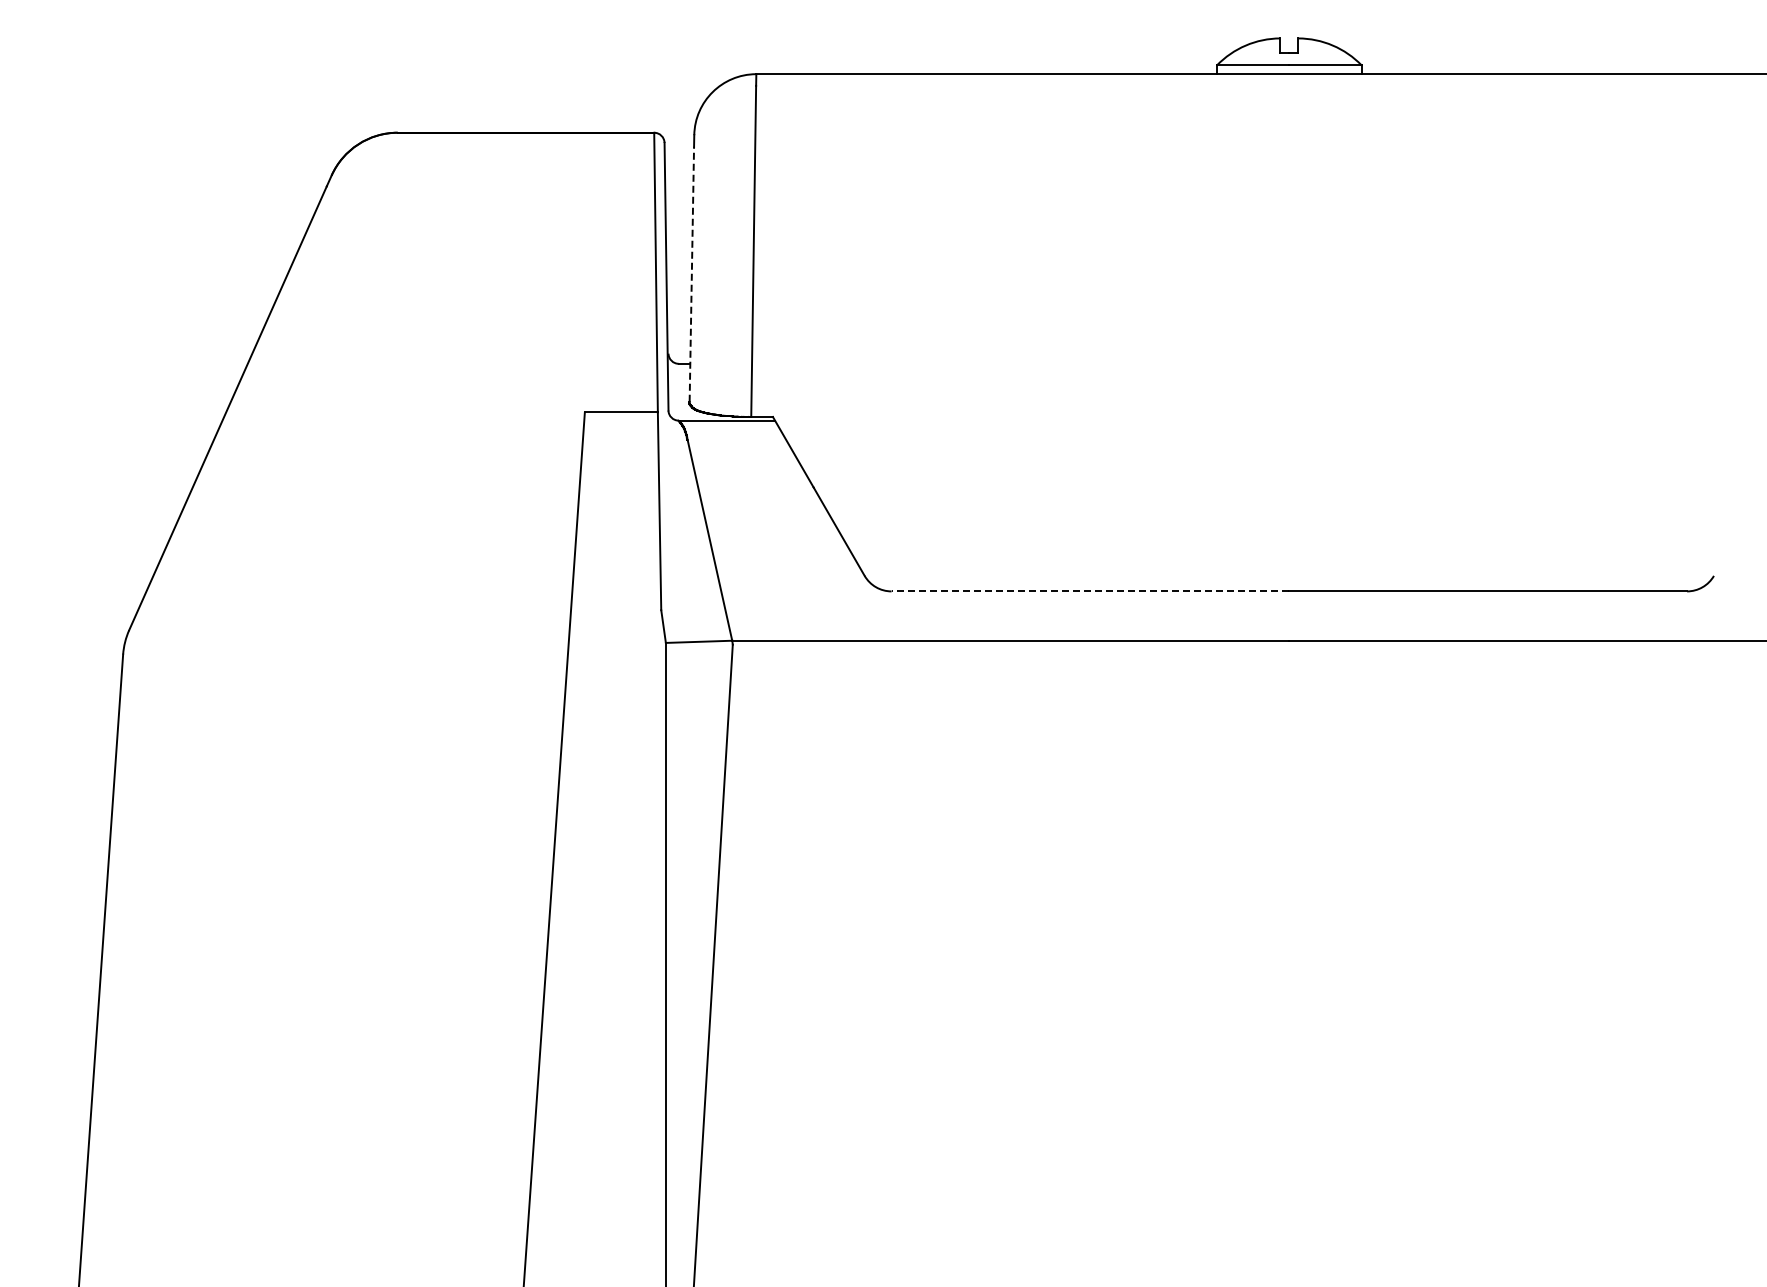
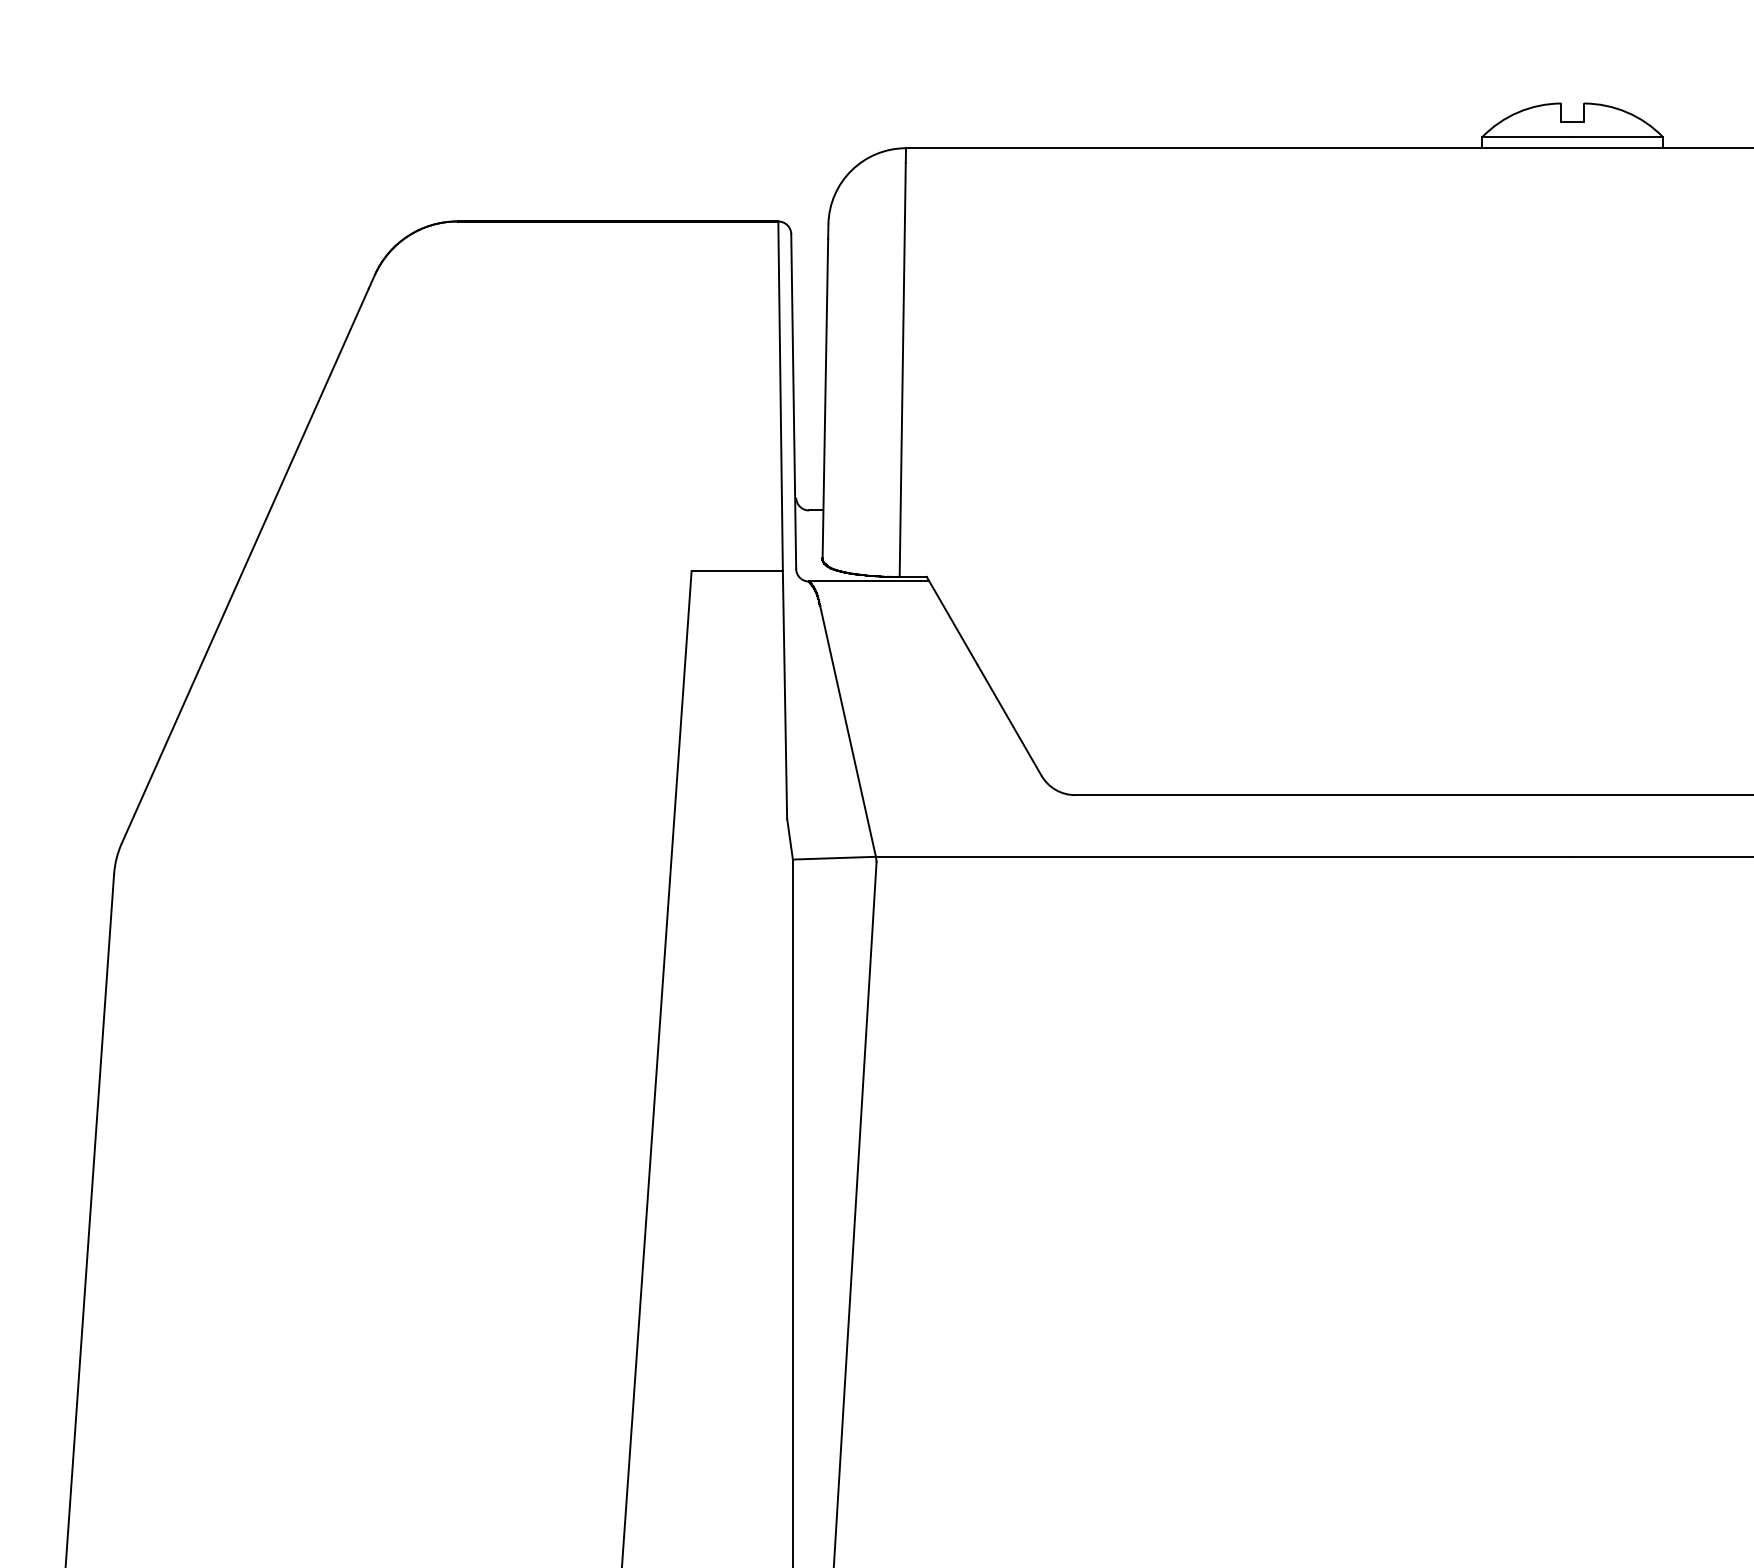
line: (691, 273) -> (824, 397), dashed -> solid
line: (1090, 591) -> (1323, 795), dashed -> solid

